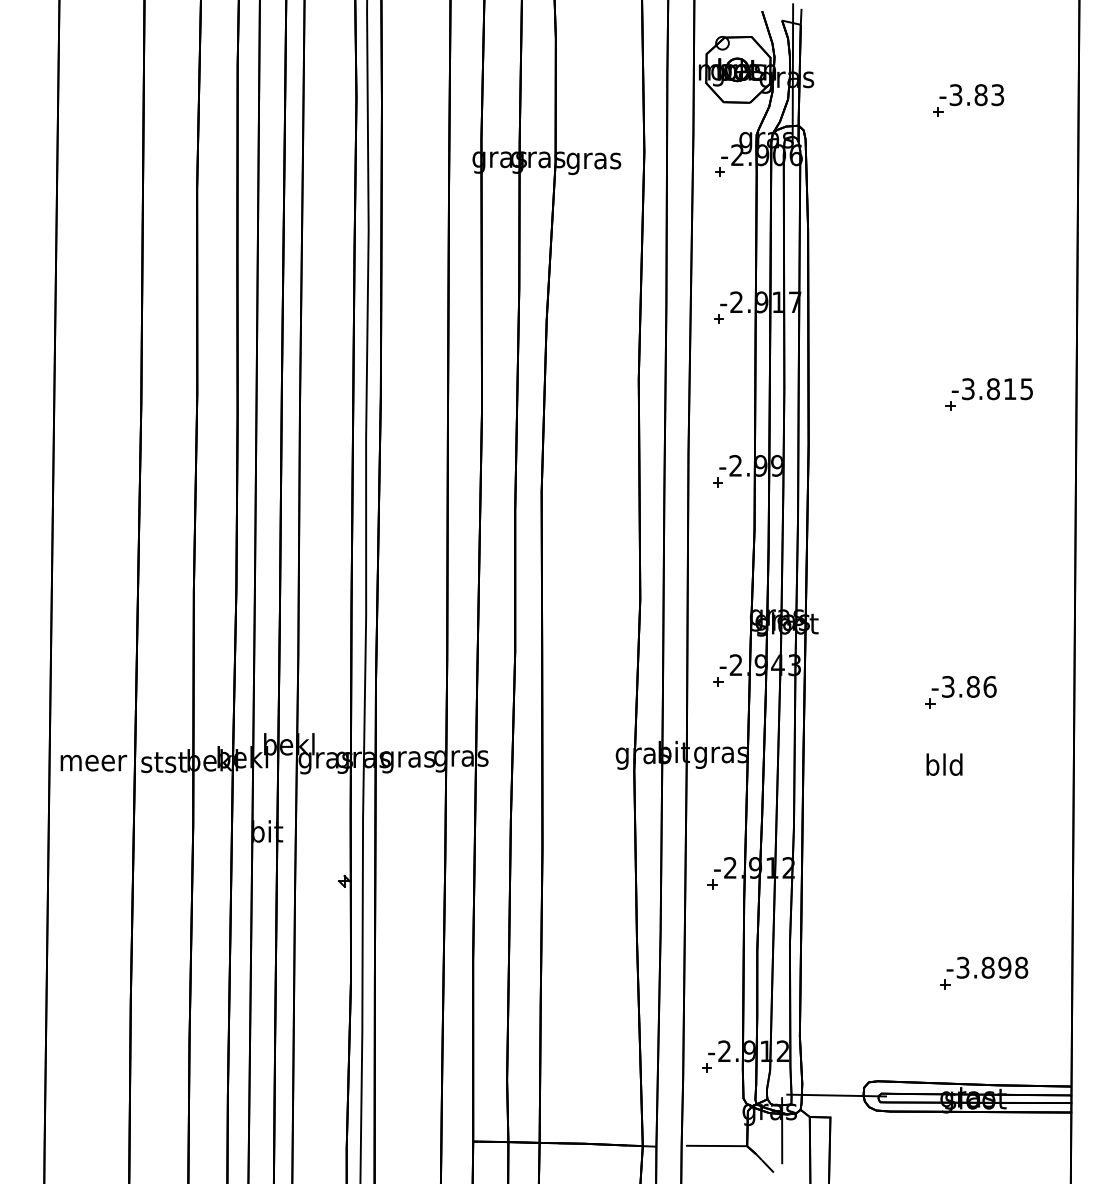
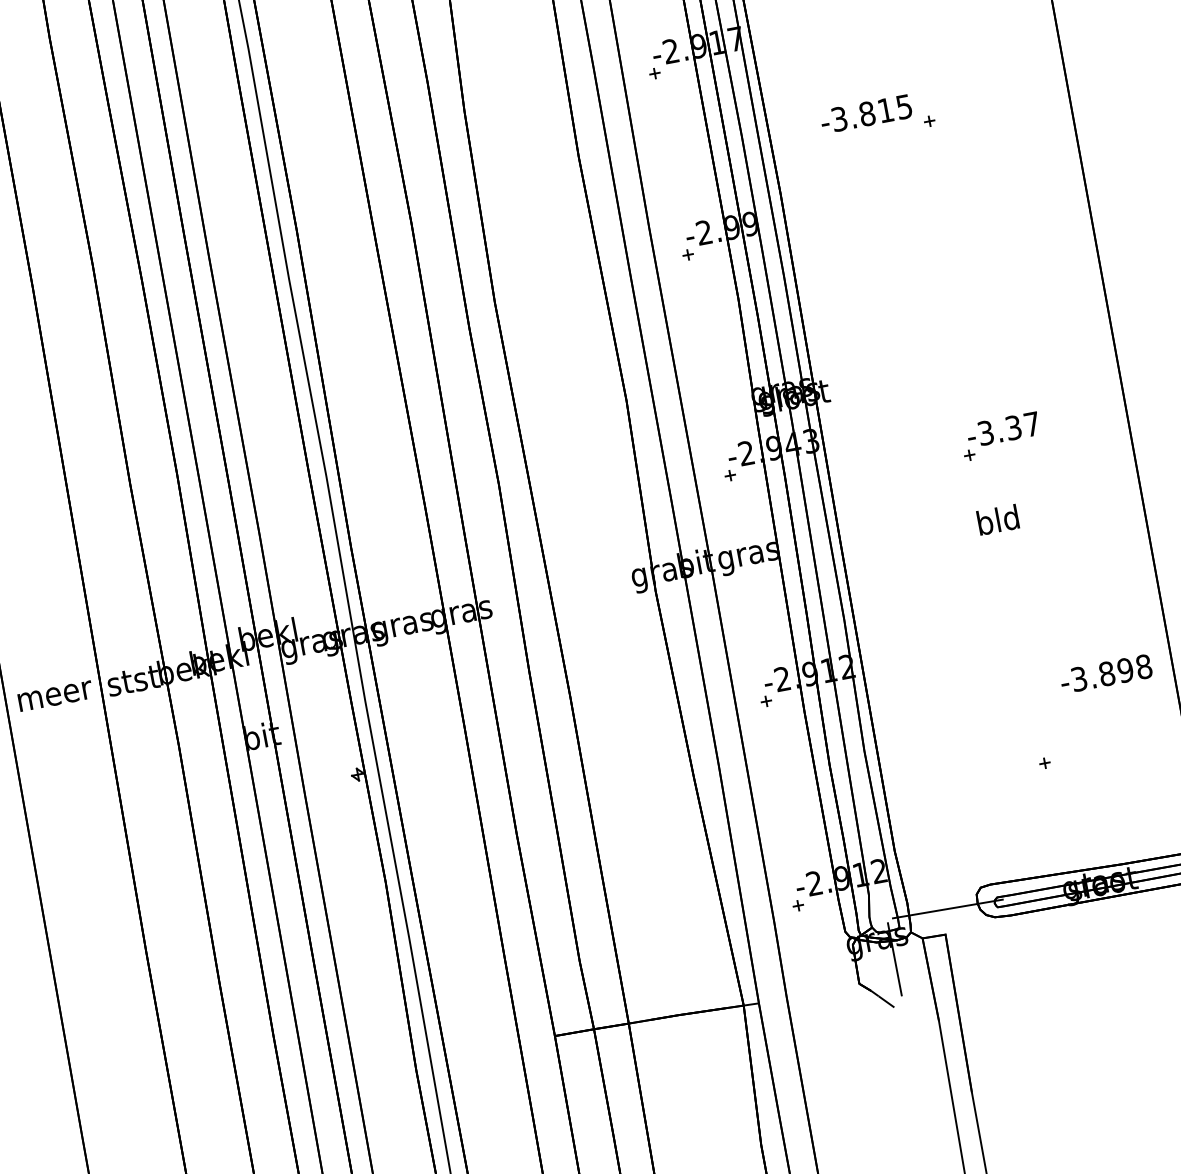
text: (991, 389) -> (865, 114), moved
text: (981, 686) -> (1022, 425), -3.86 -> -3.37
text: (987, 967) -> (1106, 673), moved
line: (716, 1145) -> (825, 989), removed

